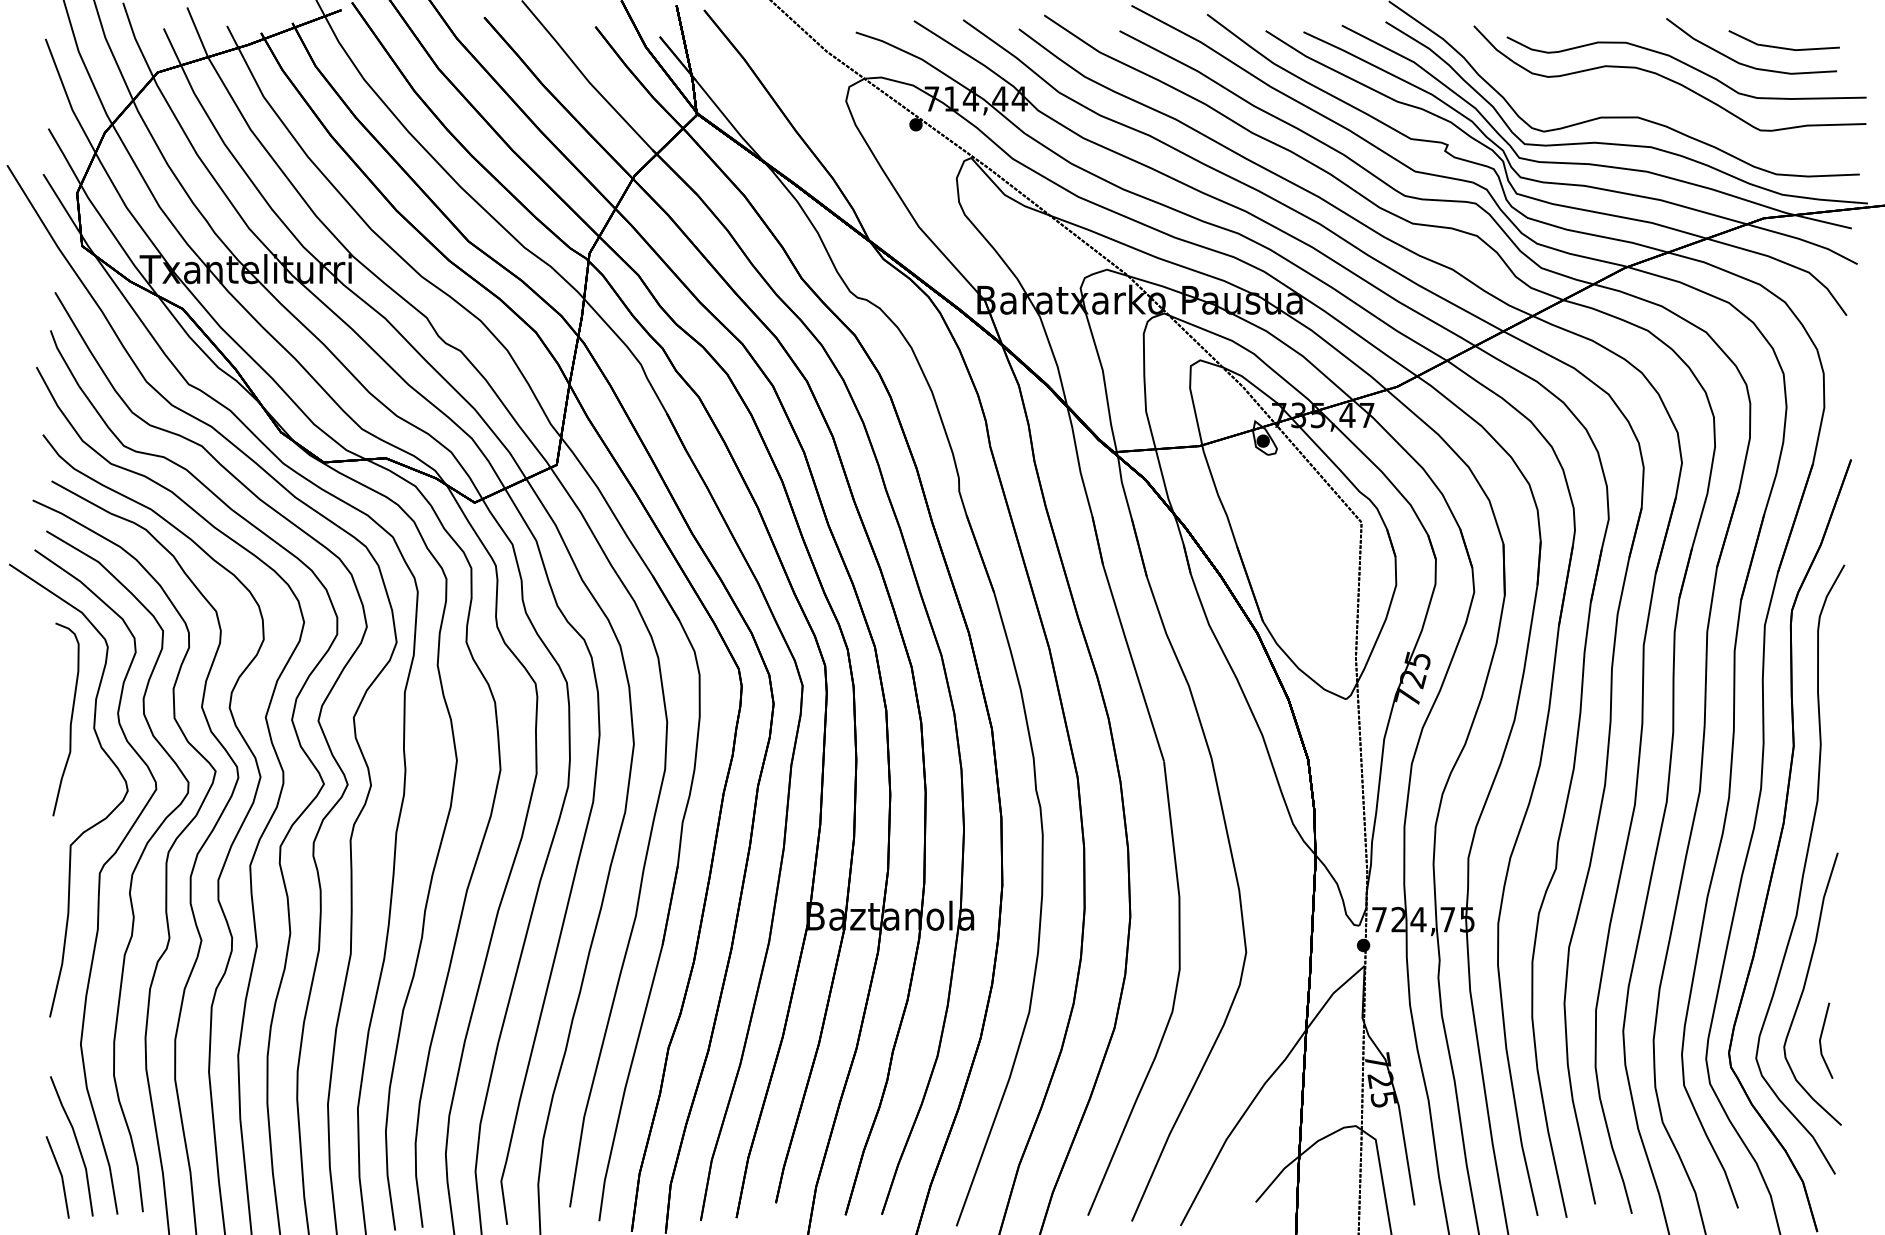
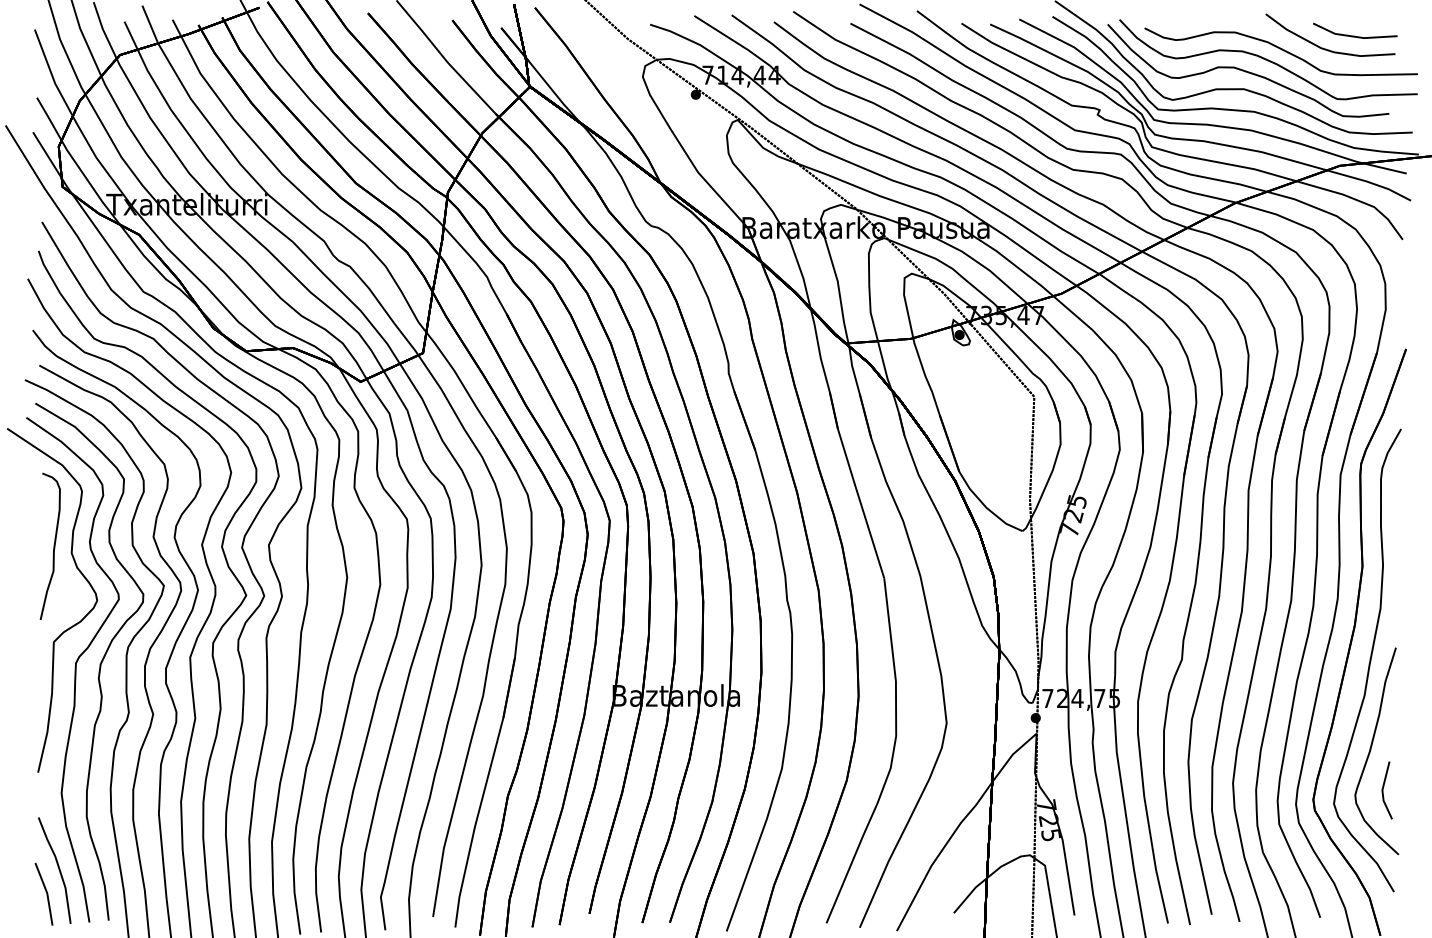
curve: (1642, 93) -> (1247, 71), added

